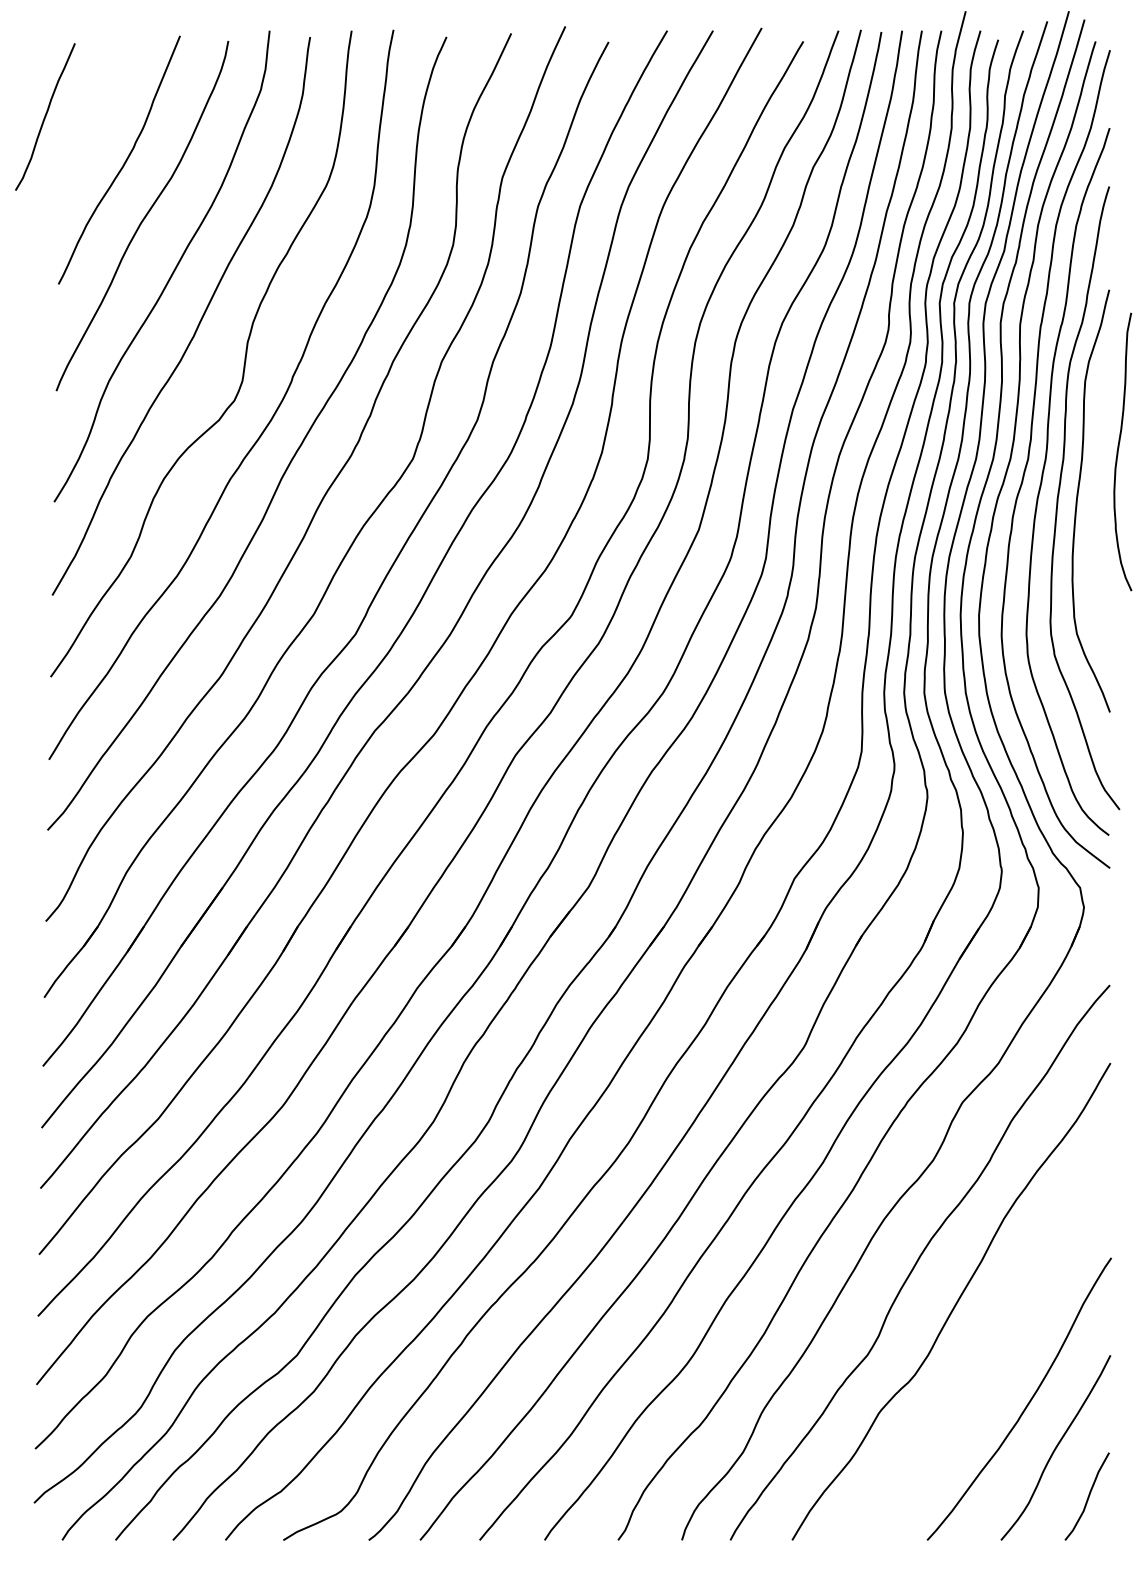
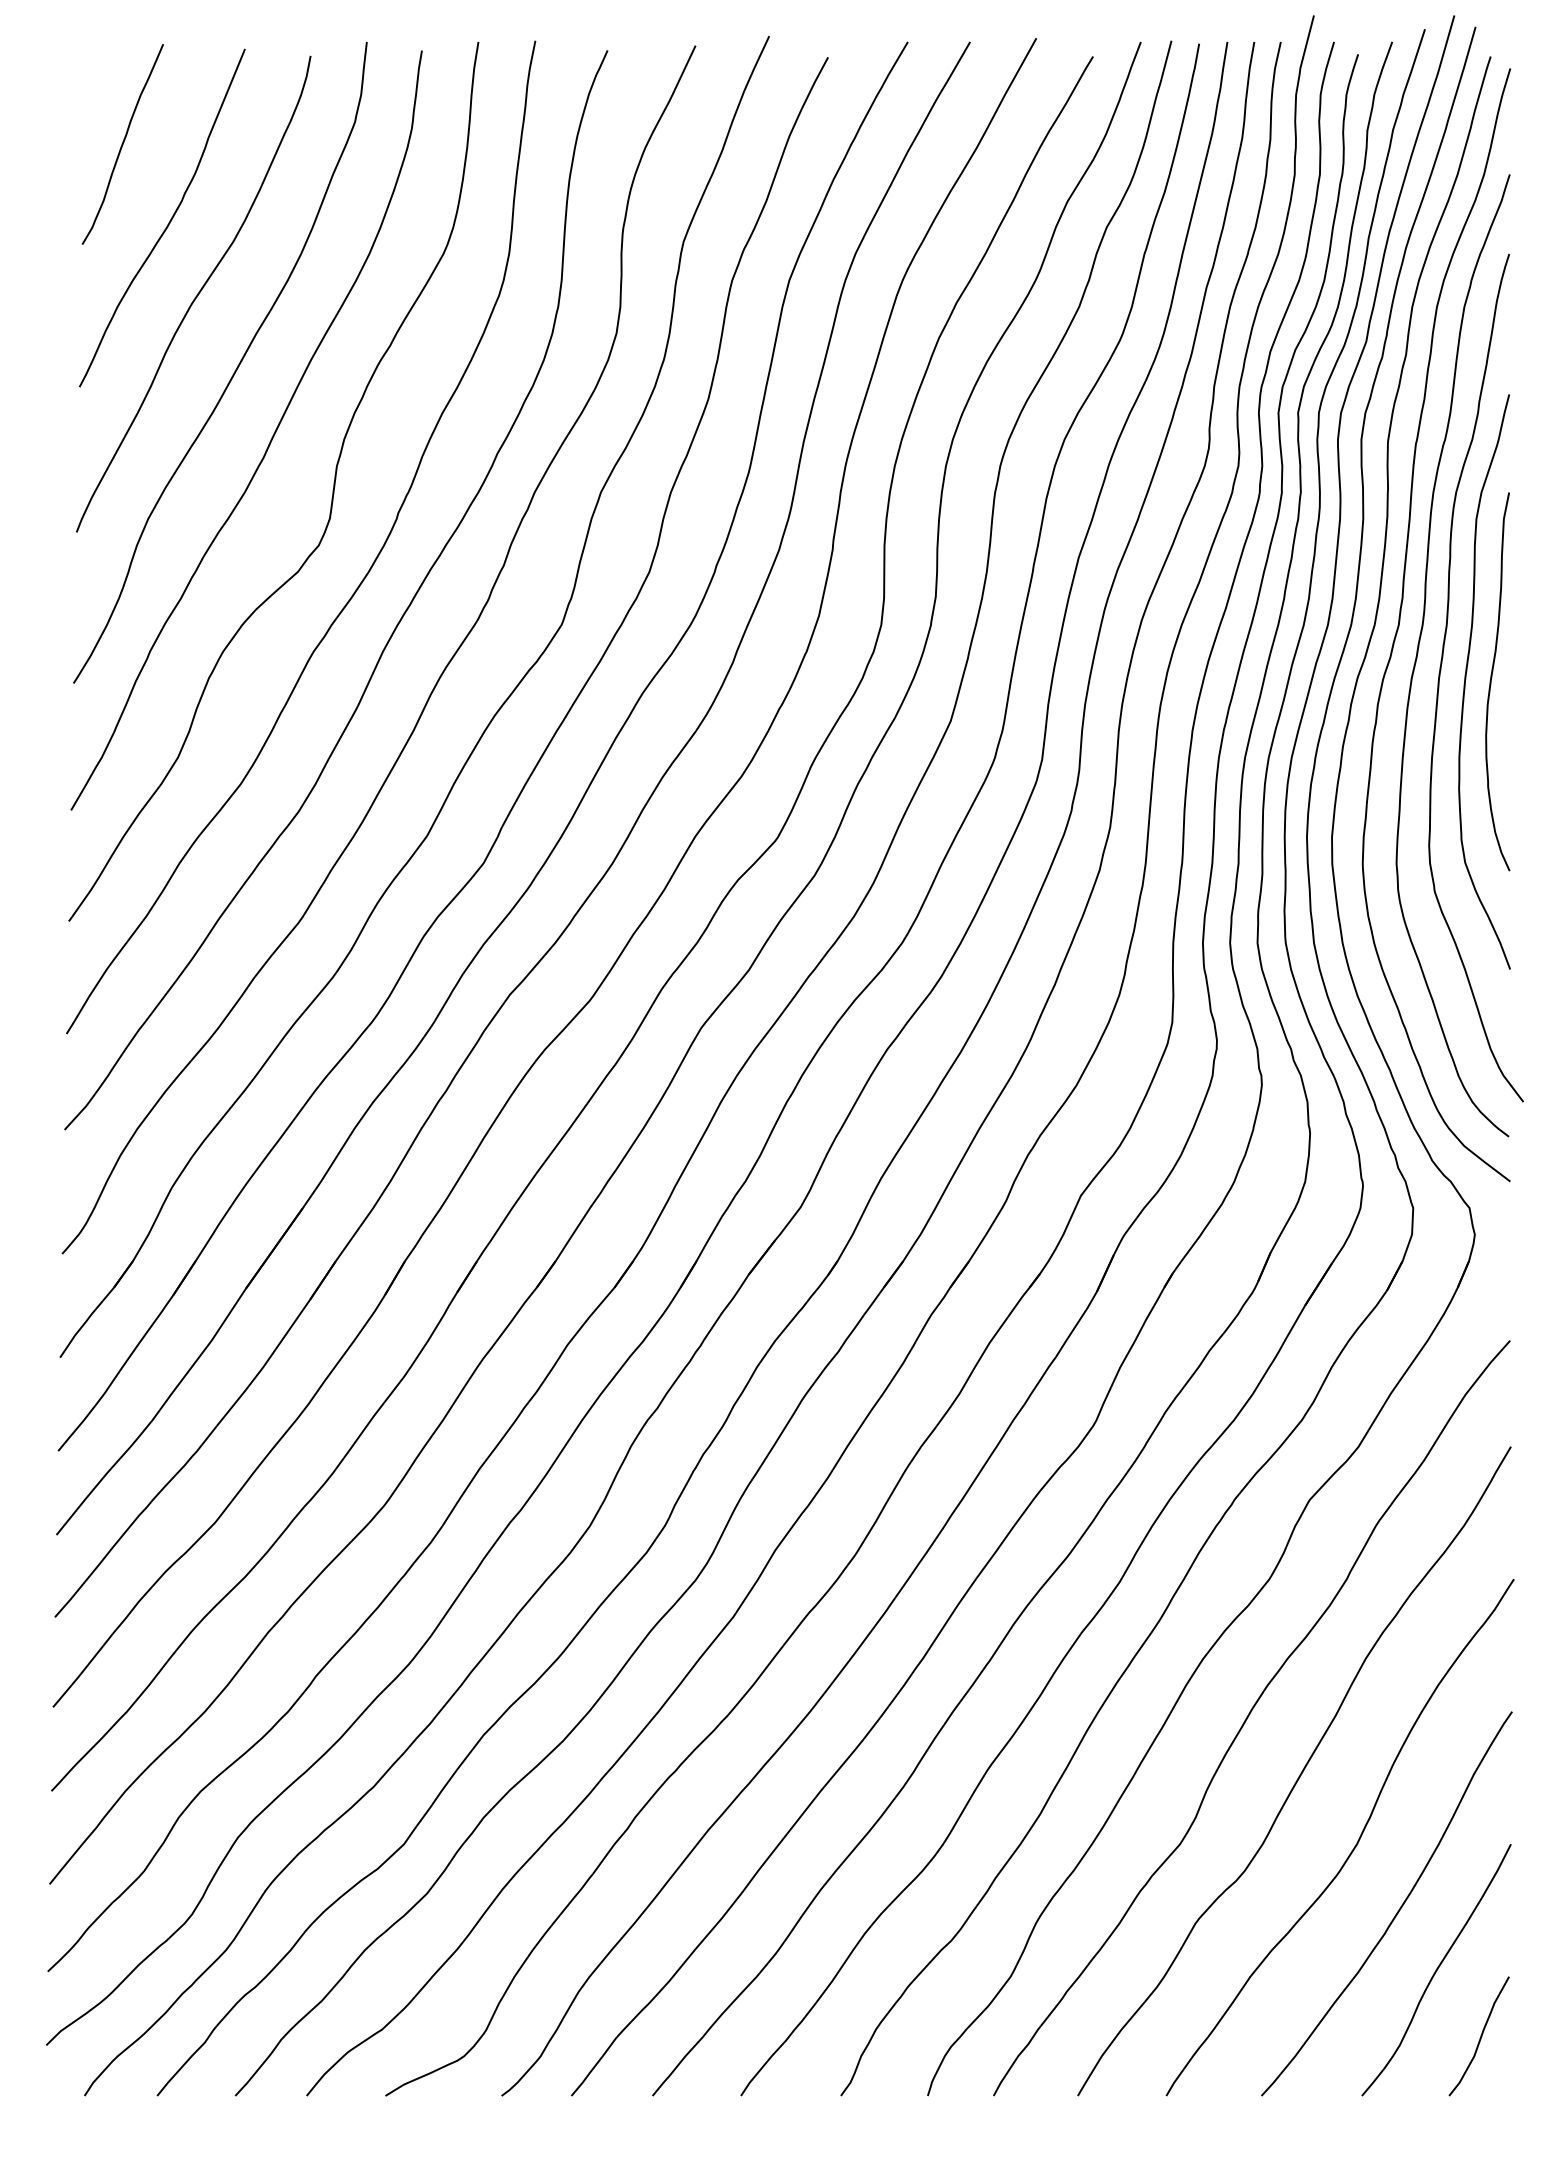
curve: (45, 116) -> (123, 143), moved
curve: (1118, 451) -> (1491, 681), moved
curve: (994, 1357) -> (1353, 1847), added

